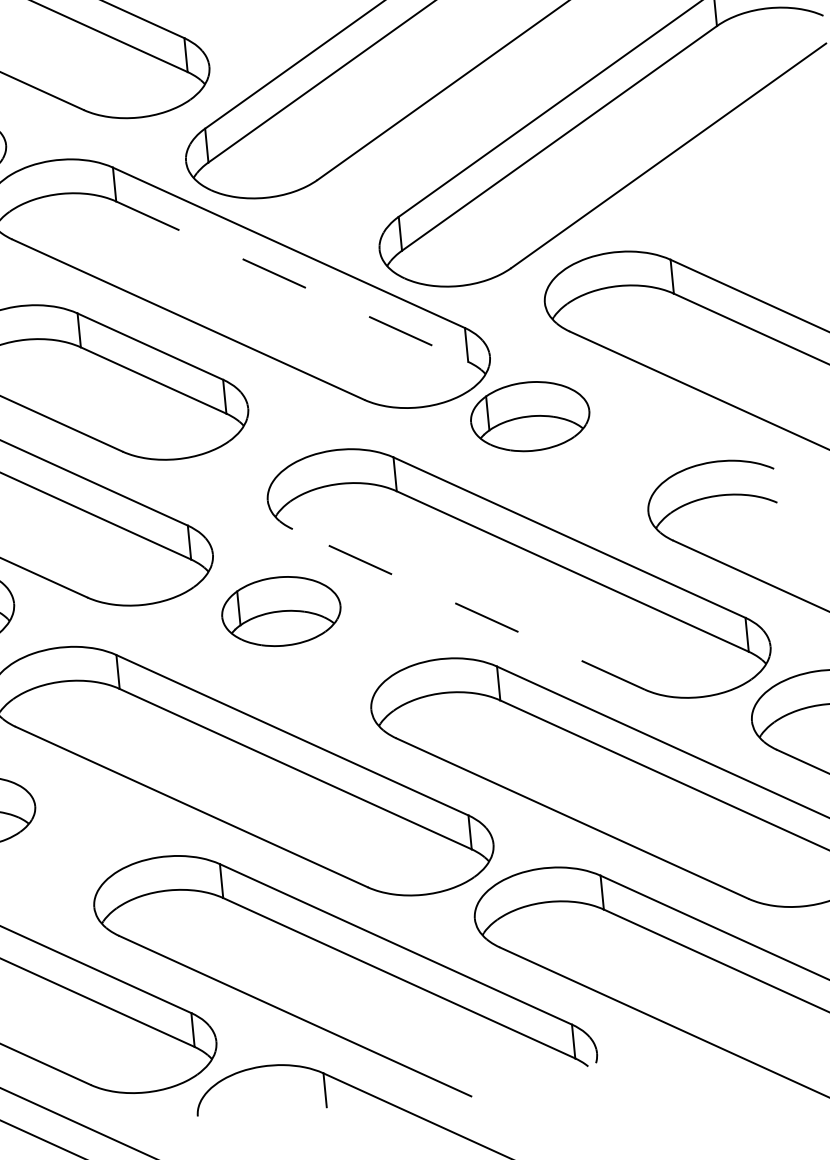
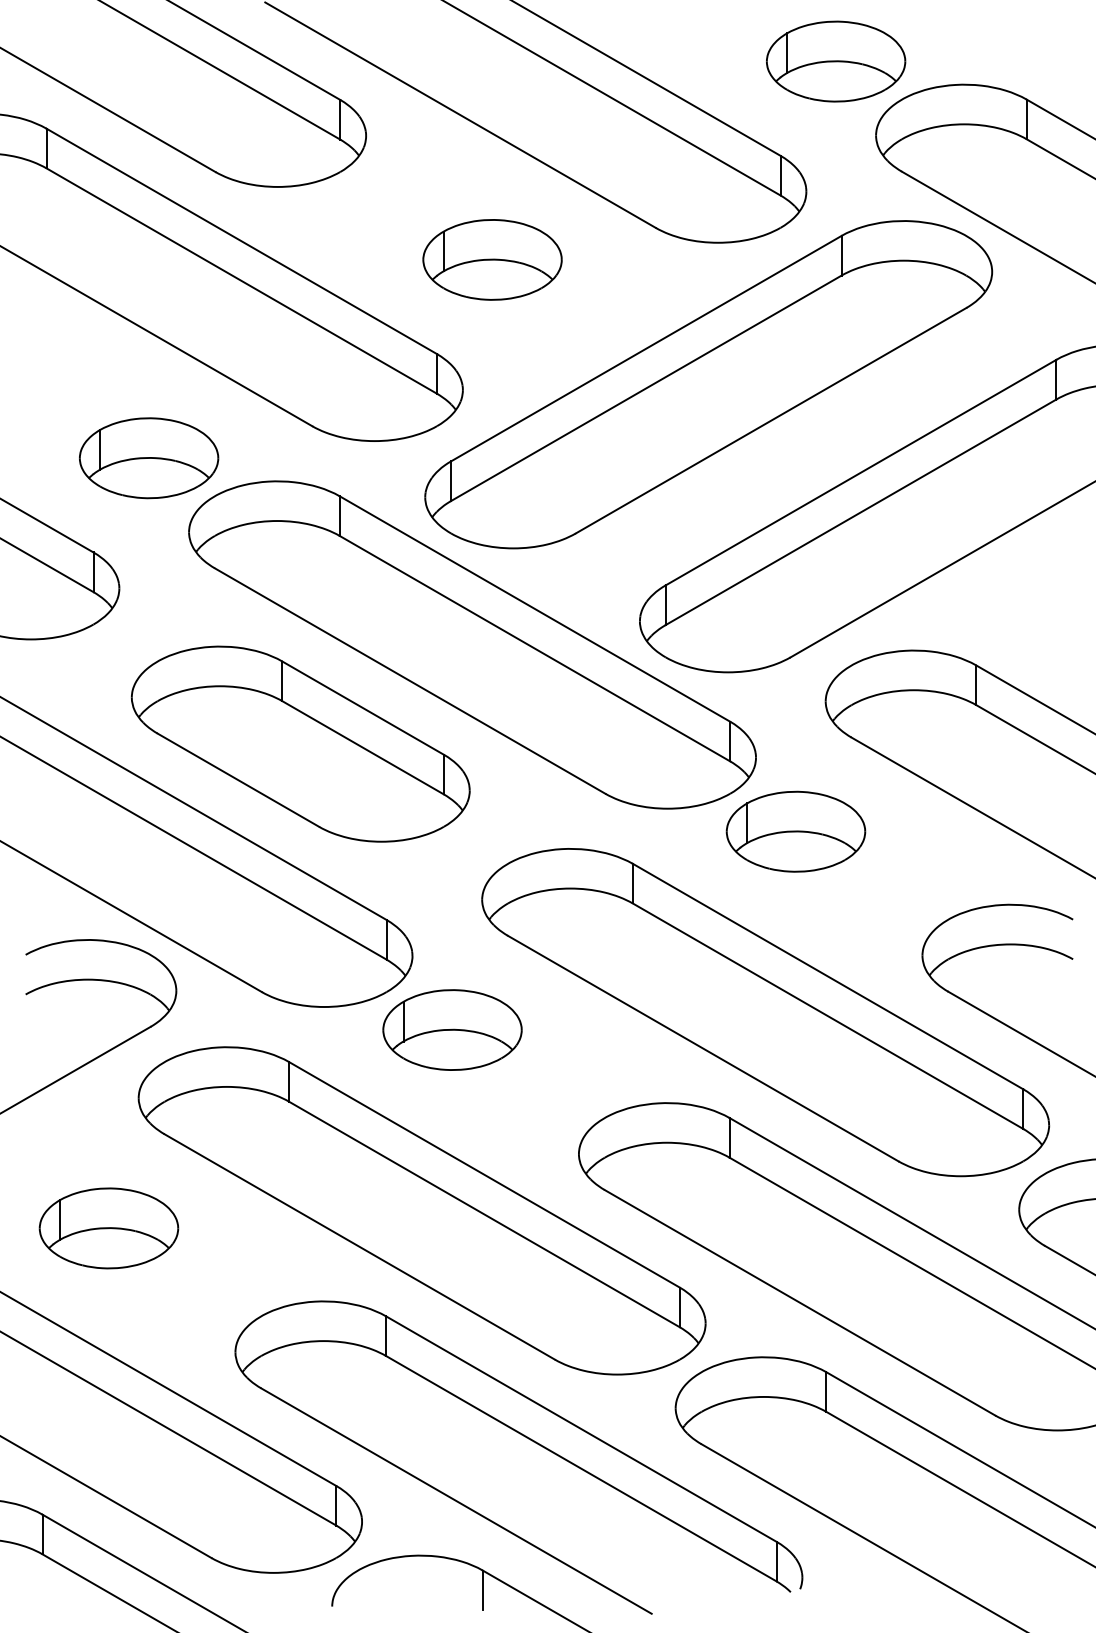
line: (292, 281) -> (535, 648), dashed -> solid
line: (468, 609) -> (702, 1048), dashed -> solid
part: (281, 611) -> (452, 1029), moved

